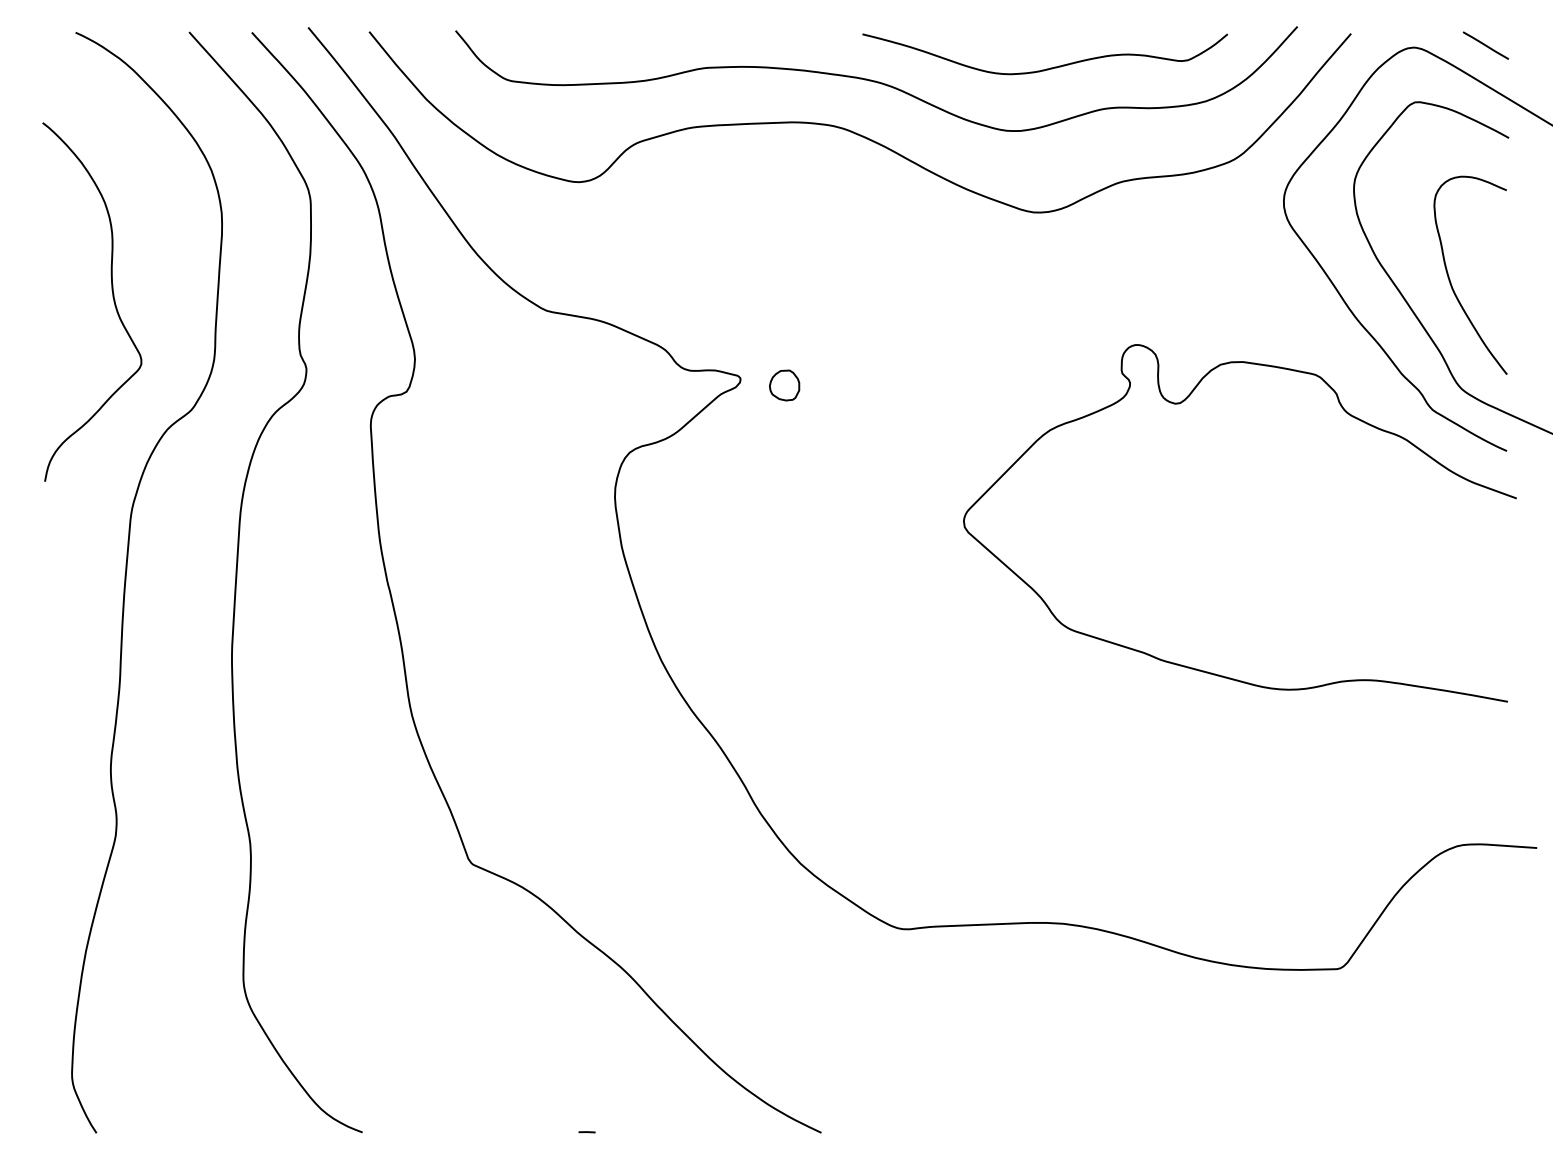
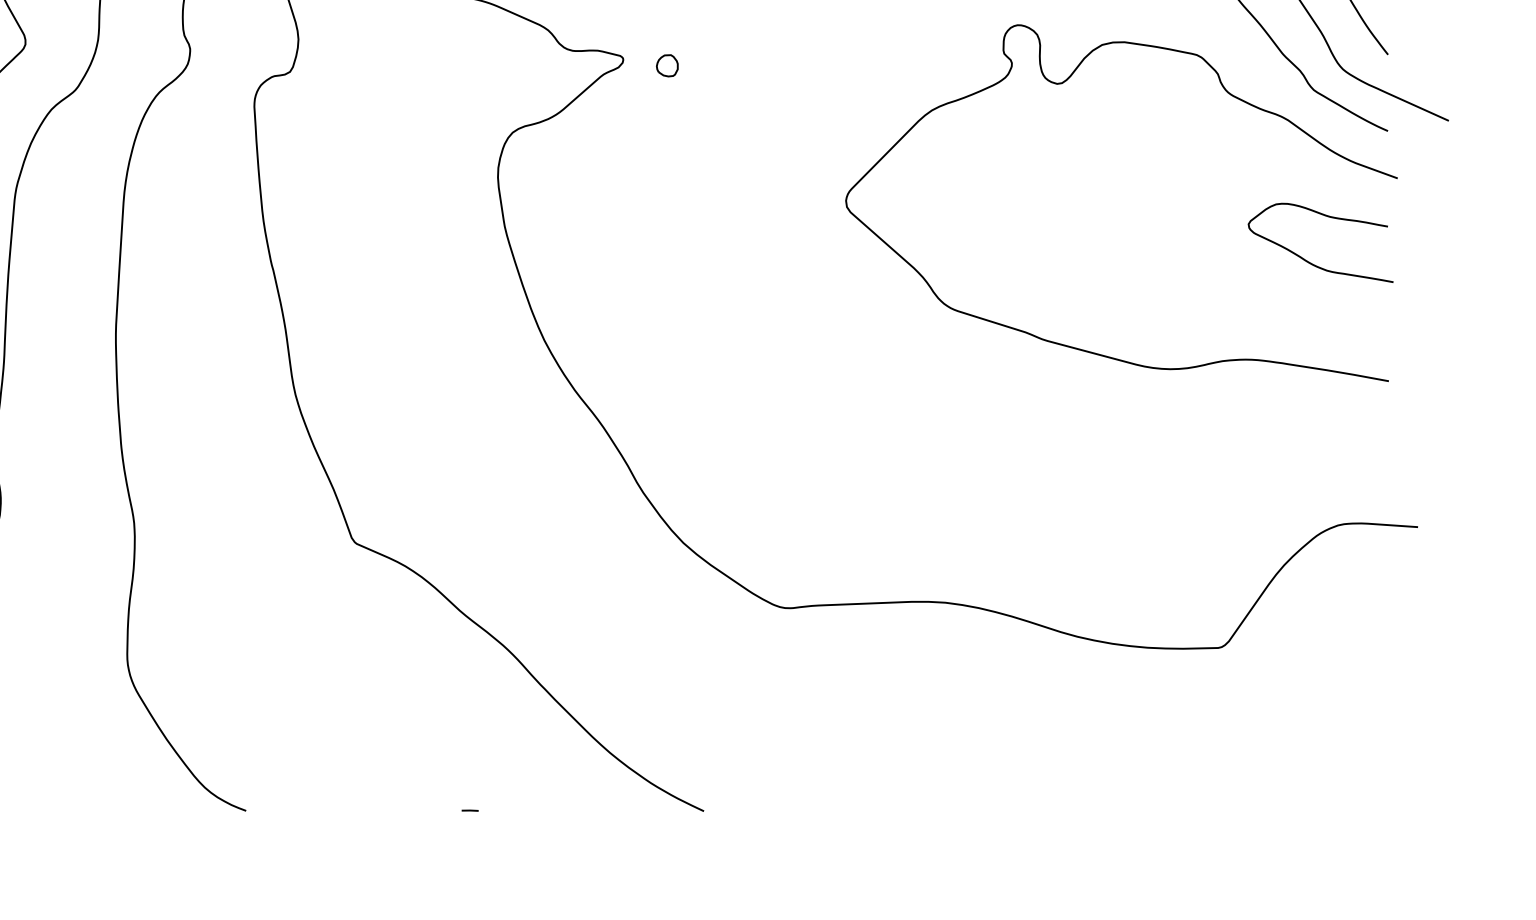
part: (784, 385) -> (667, 65), size x0.71
curve: (1429, 582) -> (1310, 262), added

